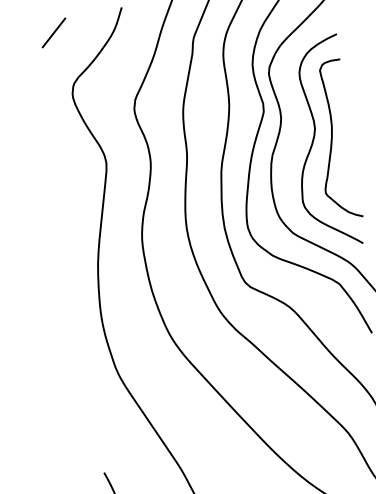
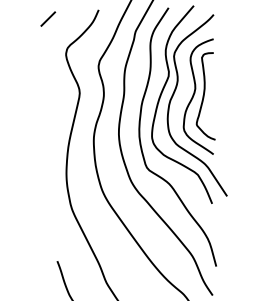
line: (54, 31) -> (48, 18), moved

